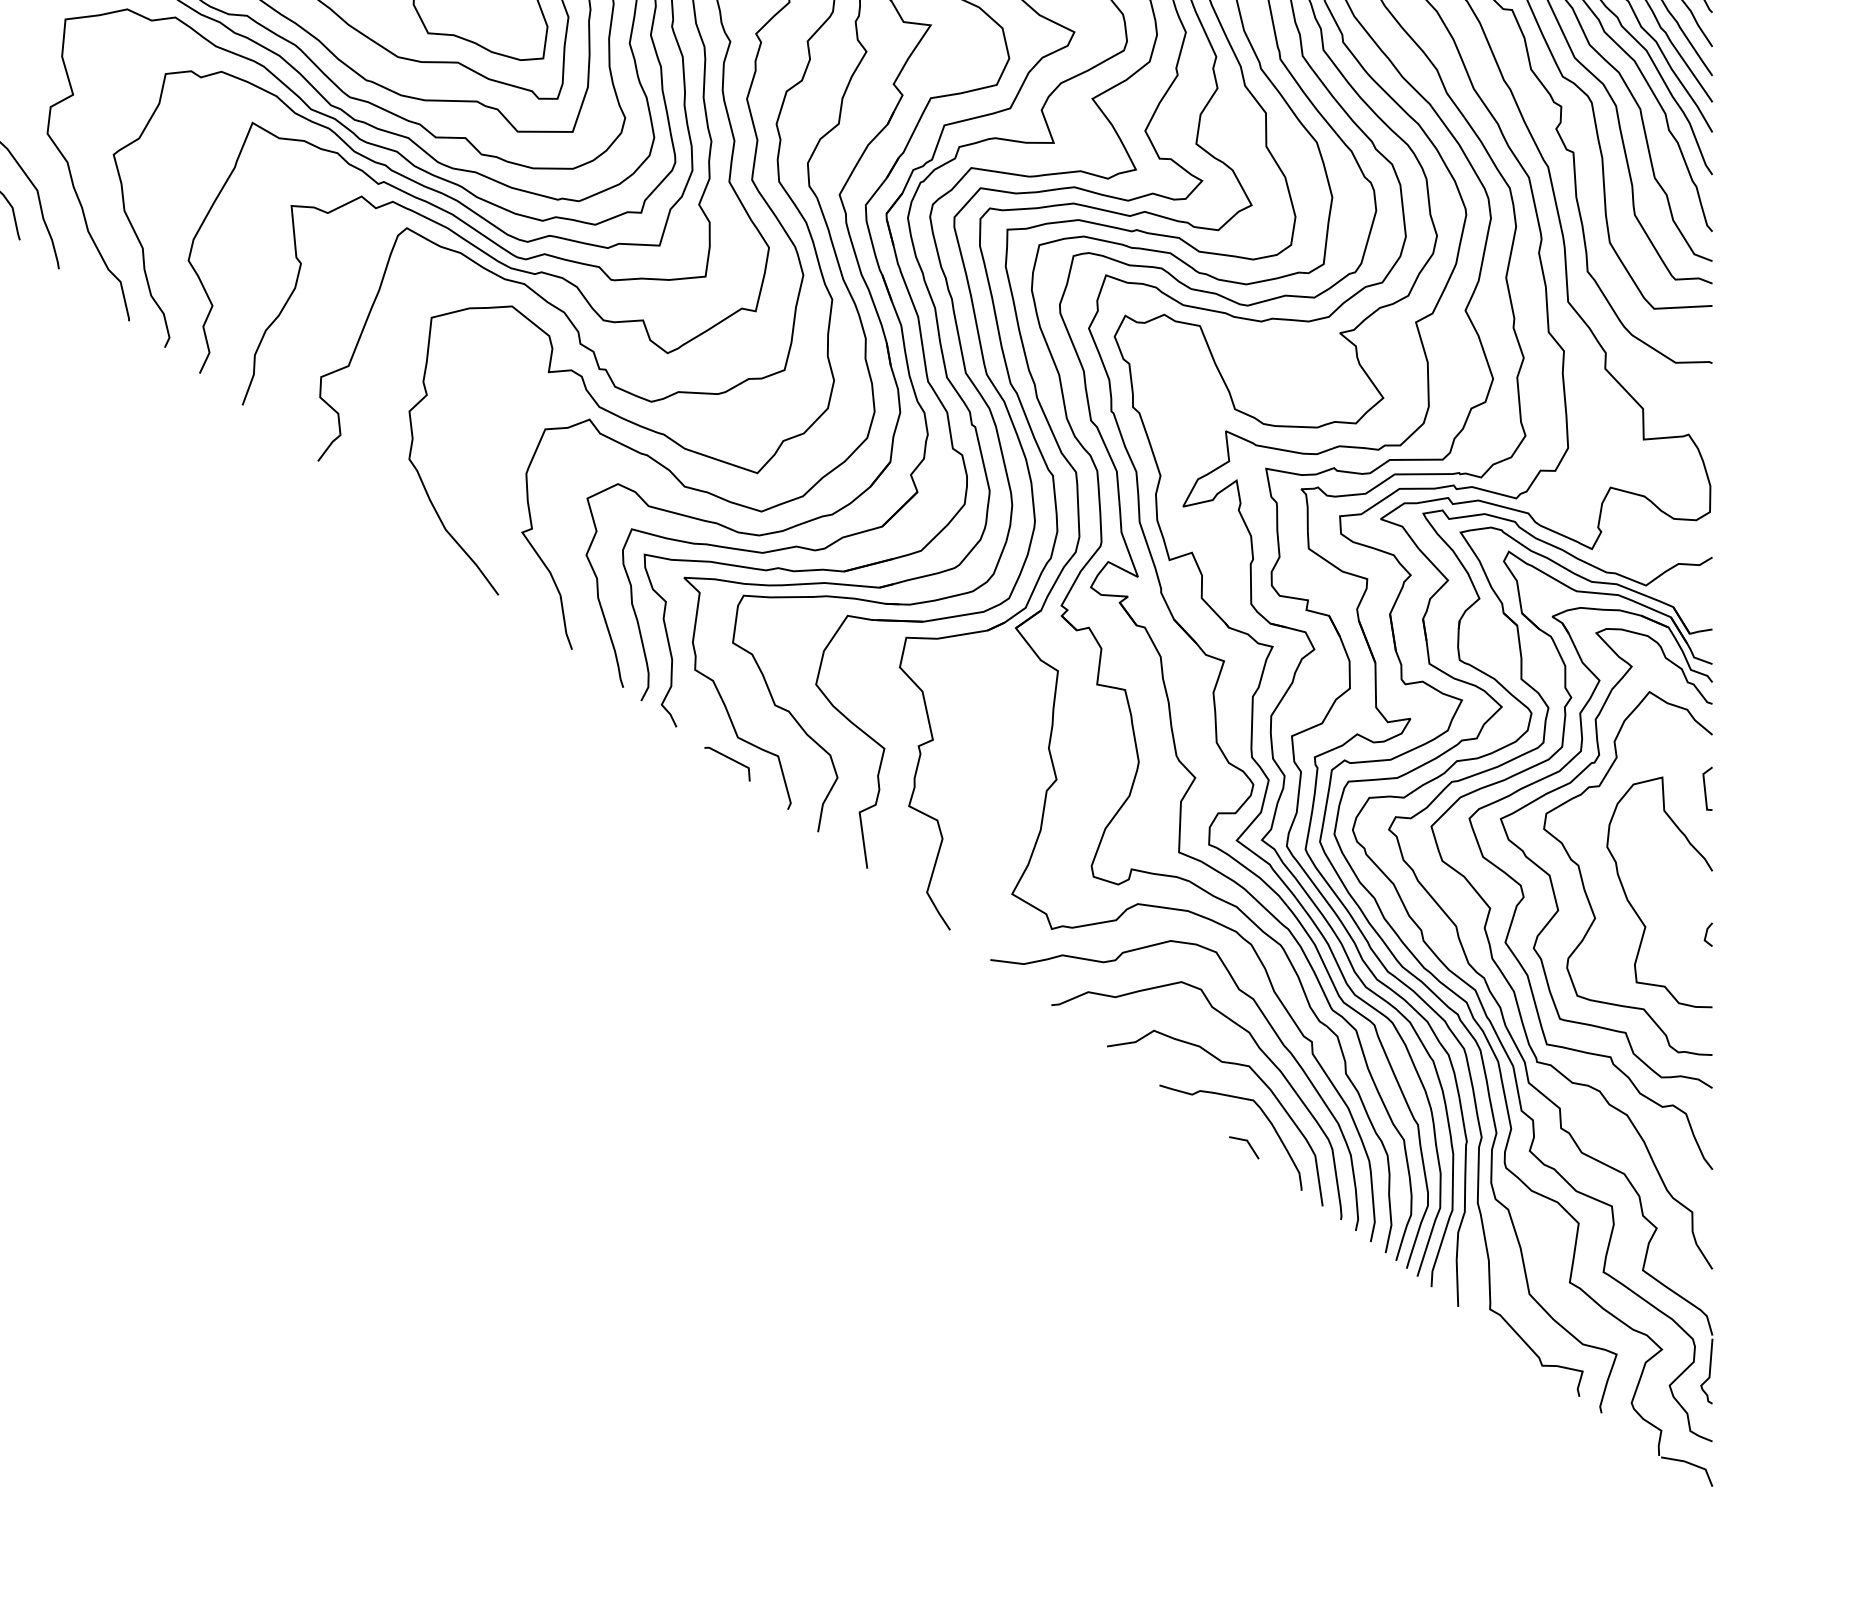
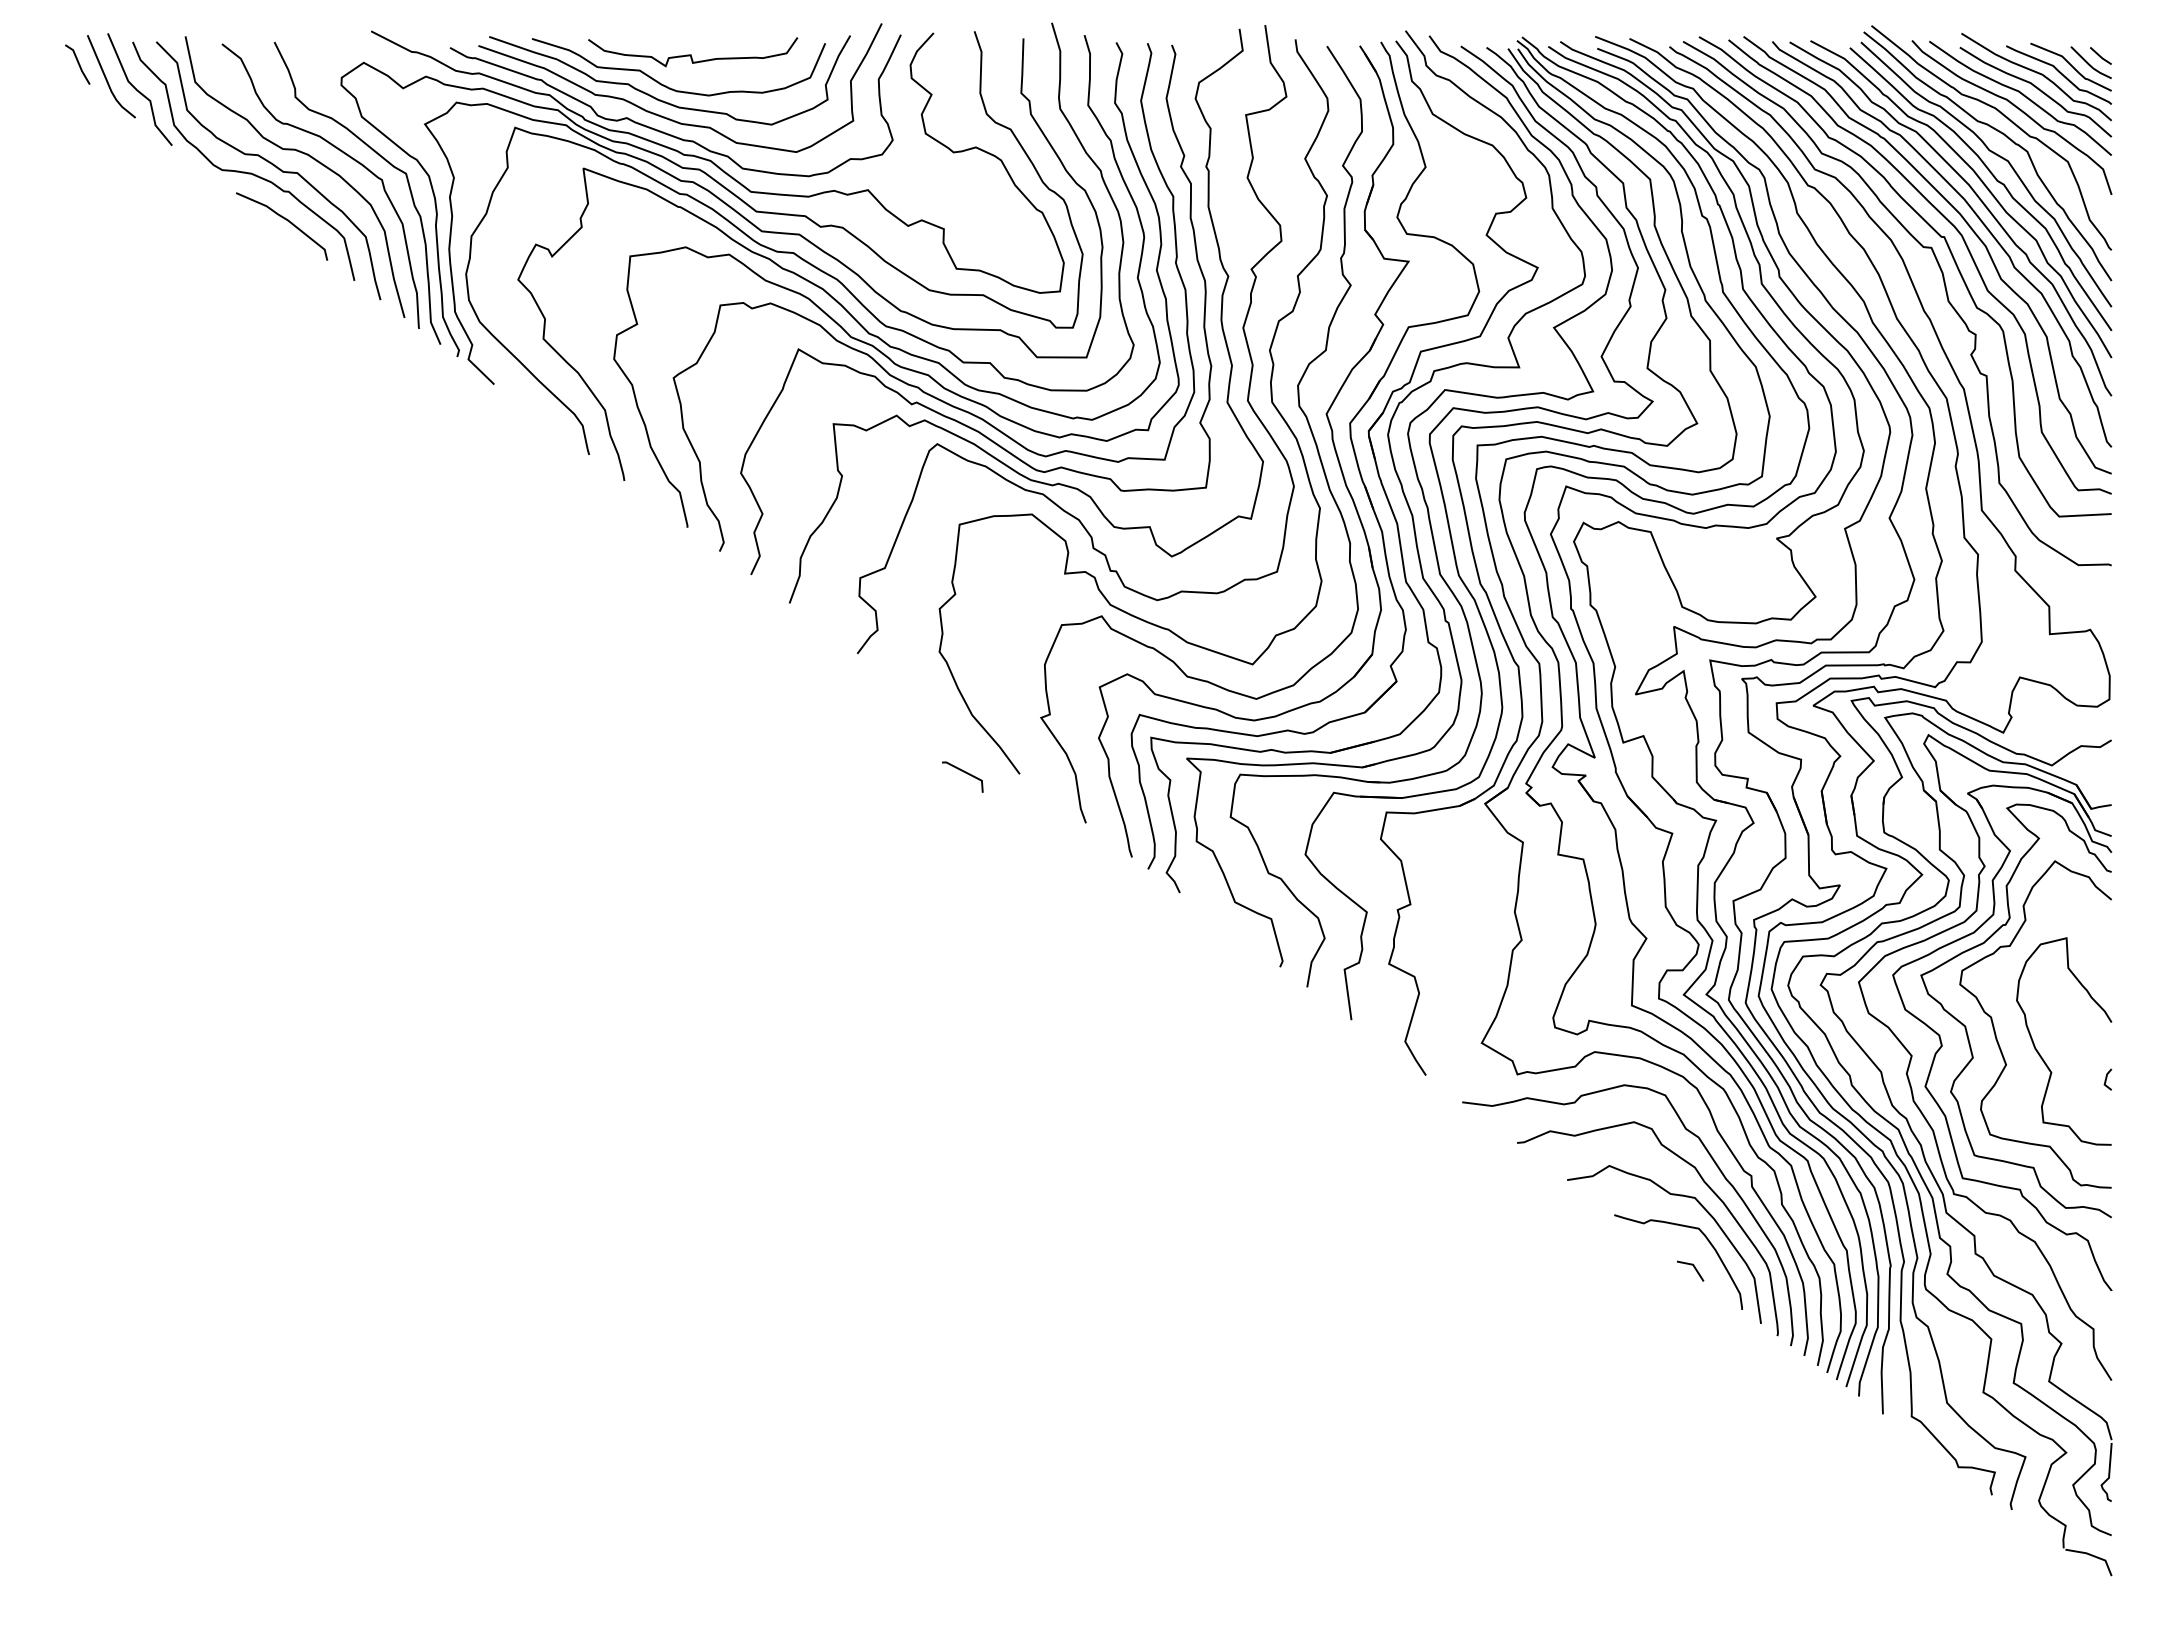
line: (728, 758) -> (963, 772), moved
line: (1705, 788) -> (2105, 948), removed

